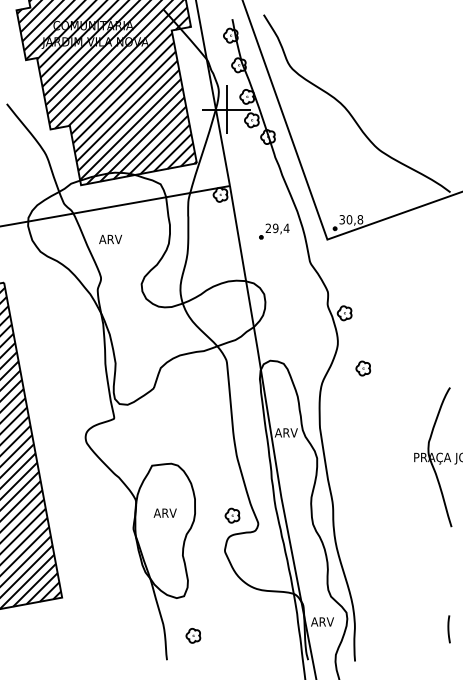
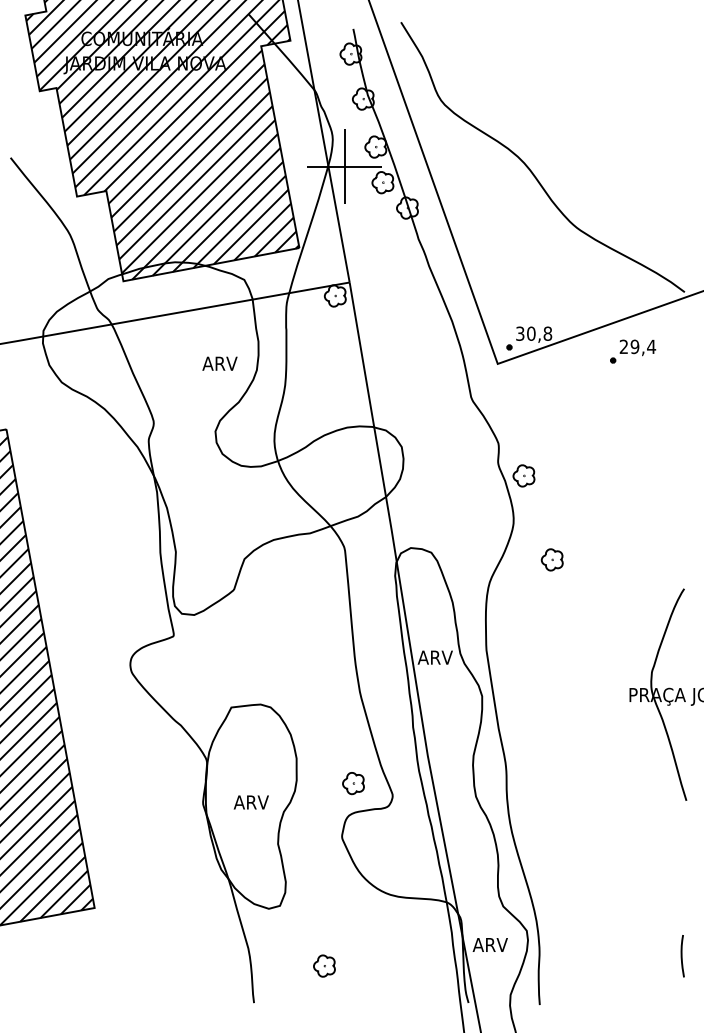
part: (274, 231) -> (633, 351), moved
text: (110, 238) -> (219, 362), moved
text: (164, 512) -> (250, 801), moved
part: (193, 635) -> (324, 965), moved

